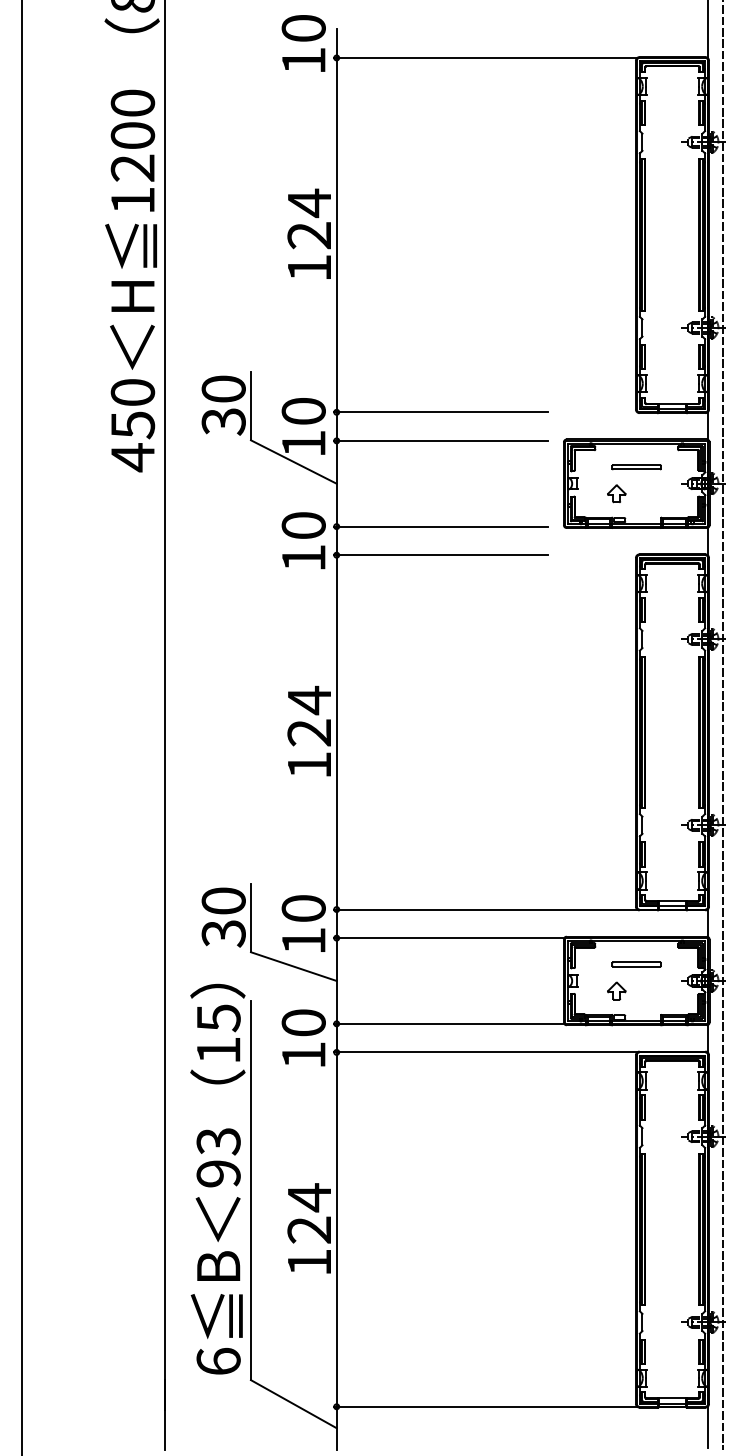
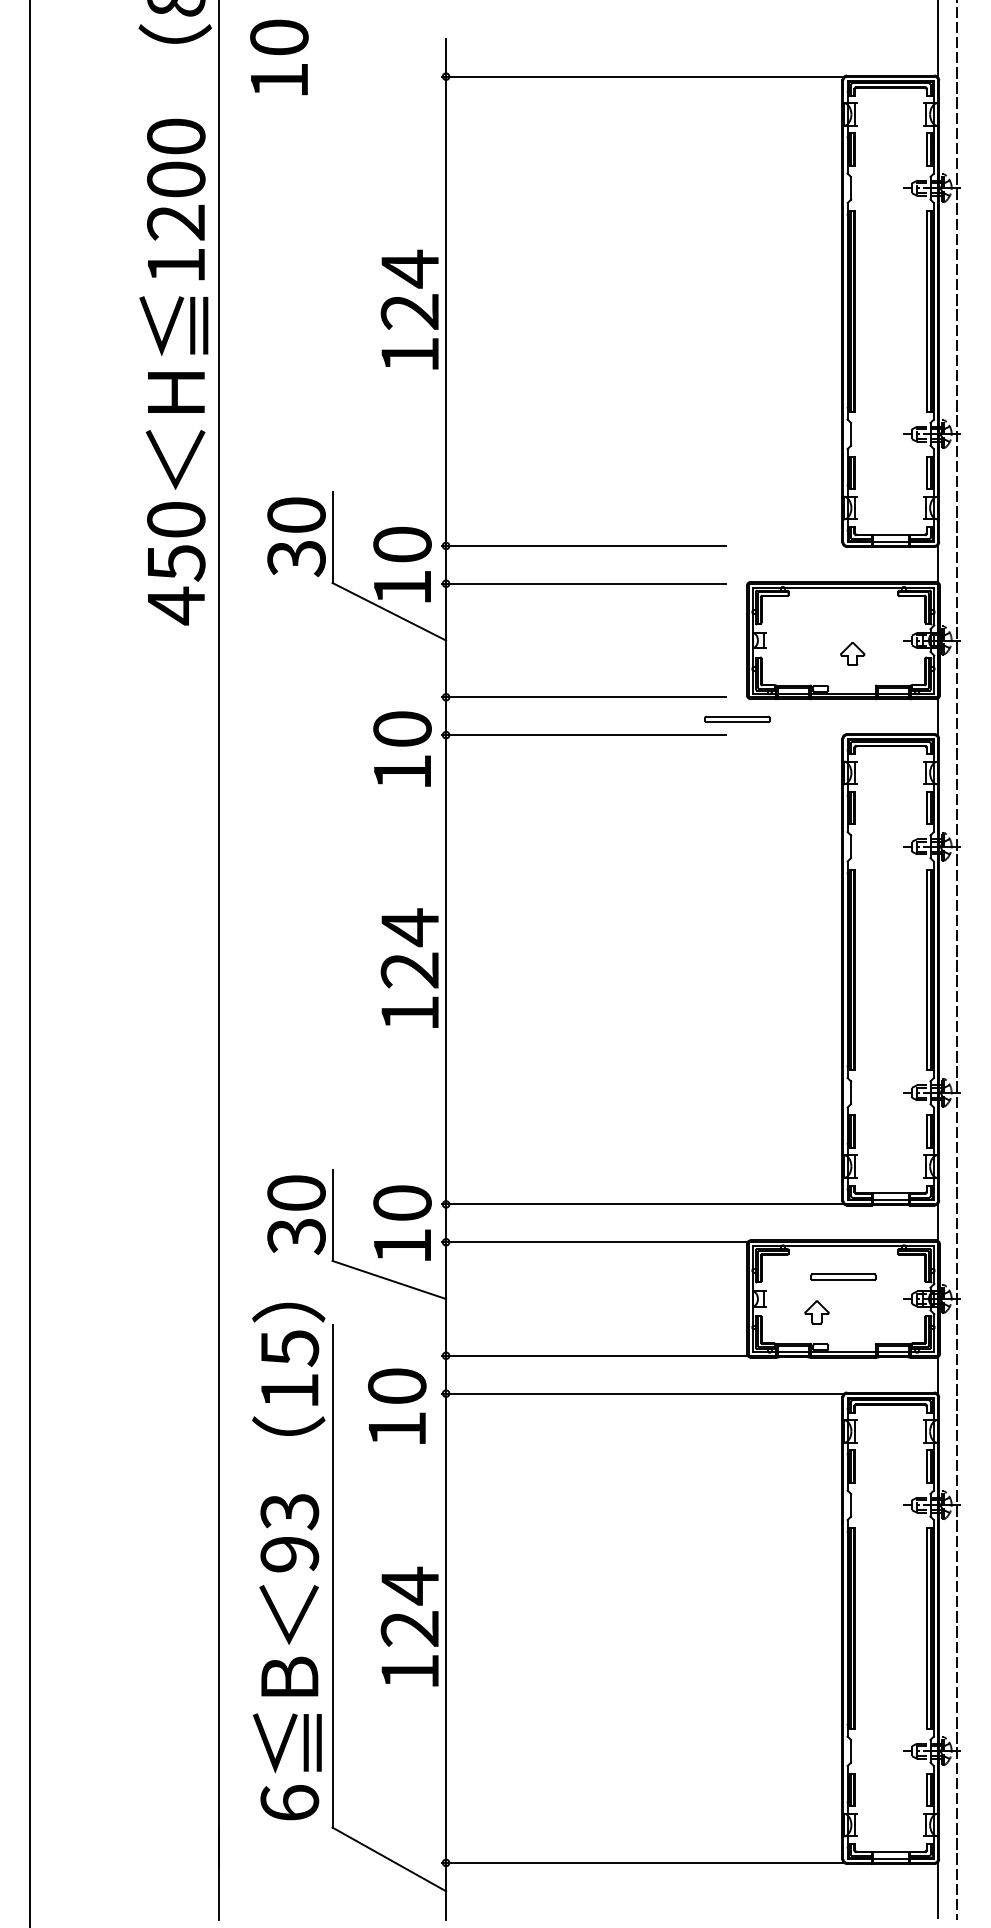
text: (303, 43) -> (278, 57), moved
part: (636, 467) -> (737, 719), moved
part: (616, 493) -> (852, 653), moved
text: (303, 540) -> (402, 748), moved
text: (303, 1037) -> (396, 1405), moved

